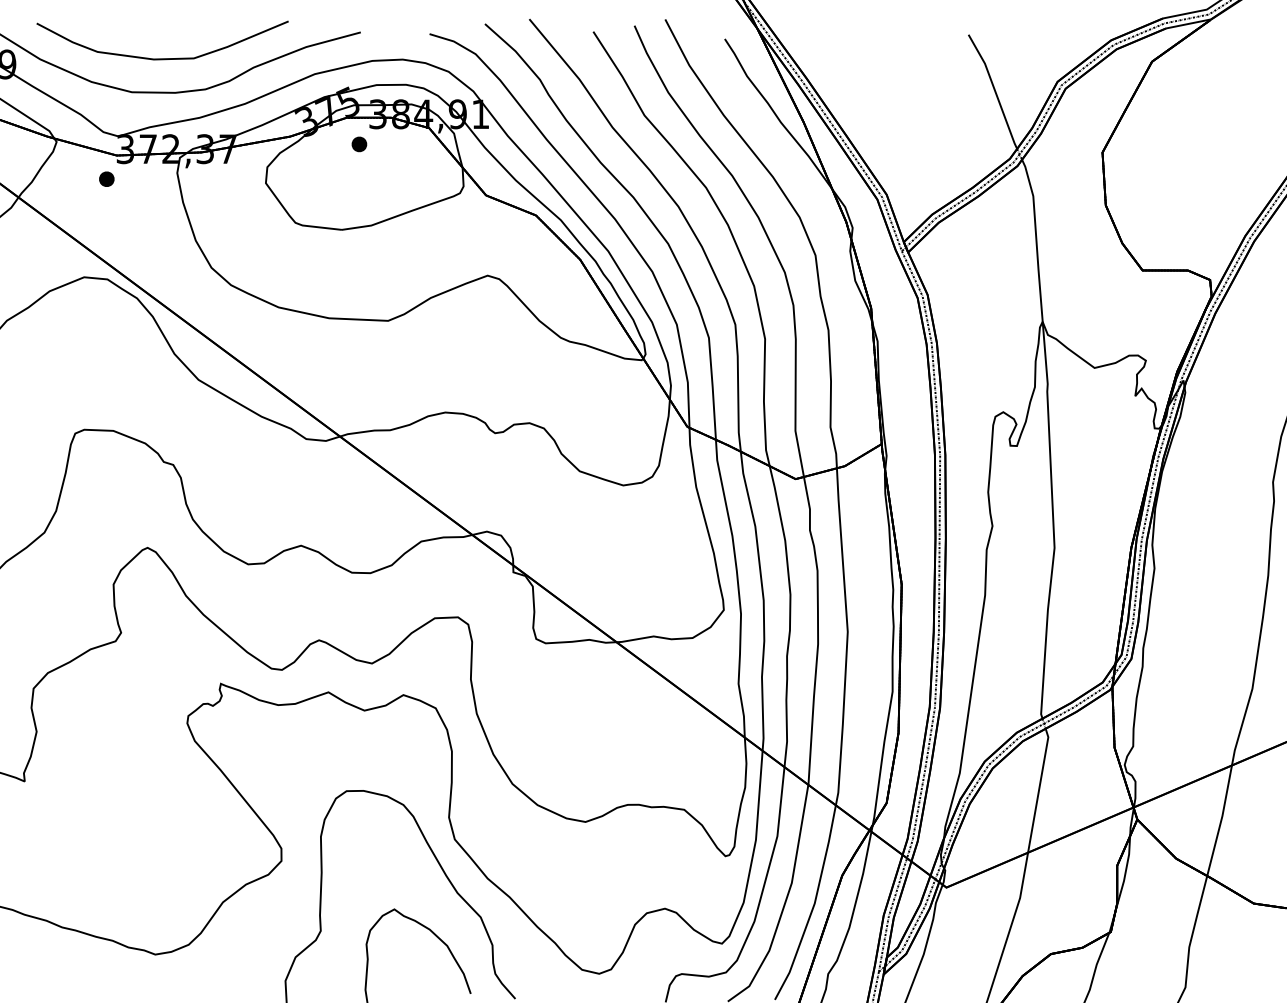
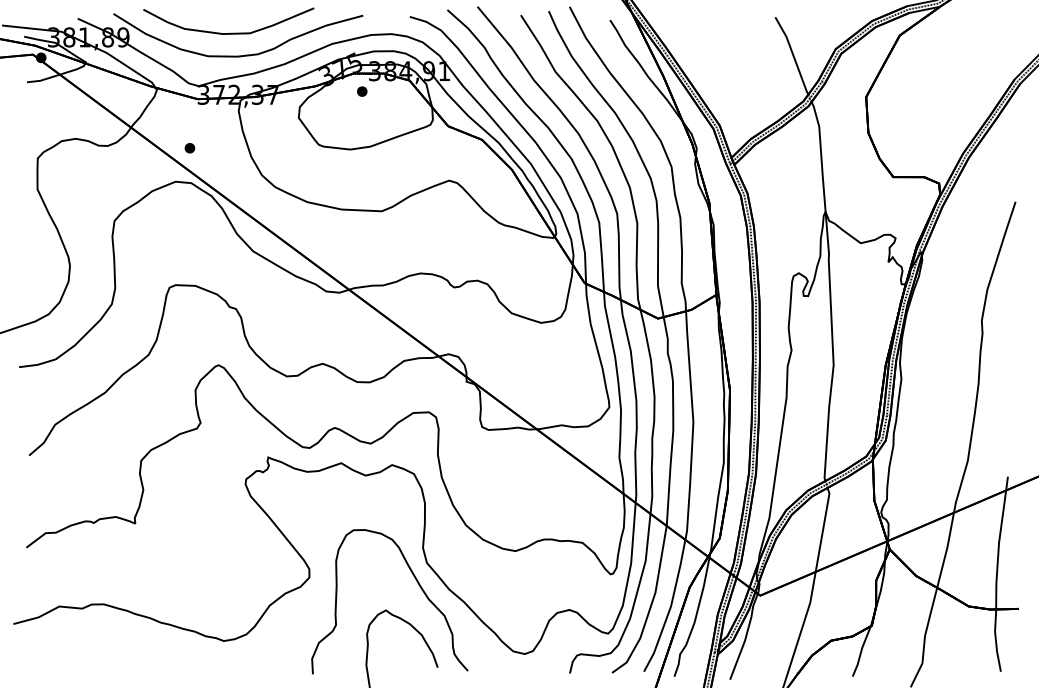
part: (106, 179) -> (189, 148), moved

